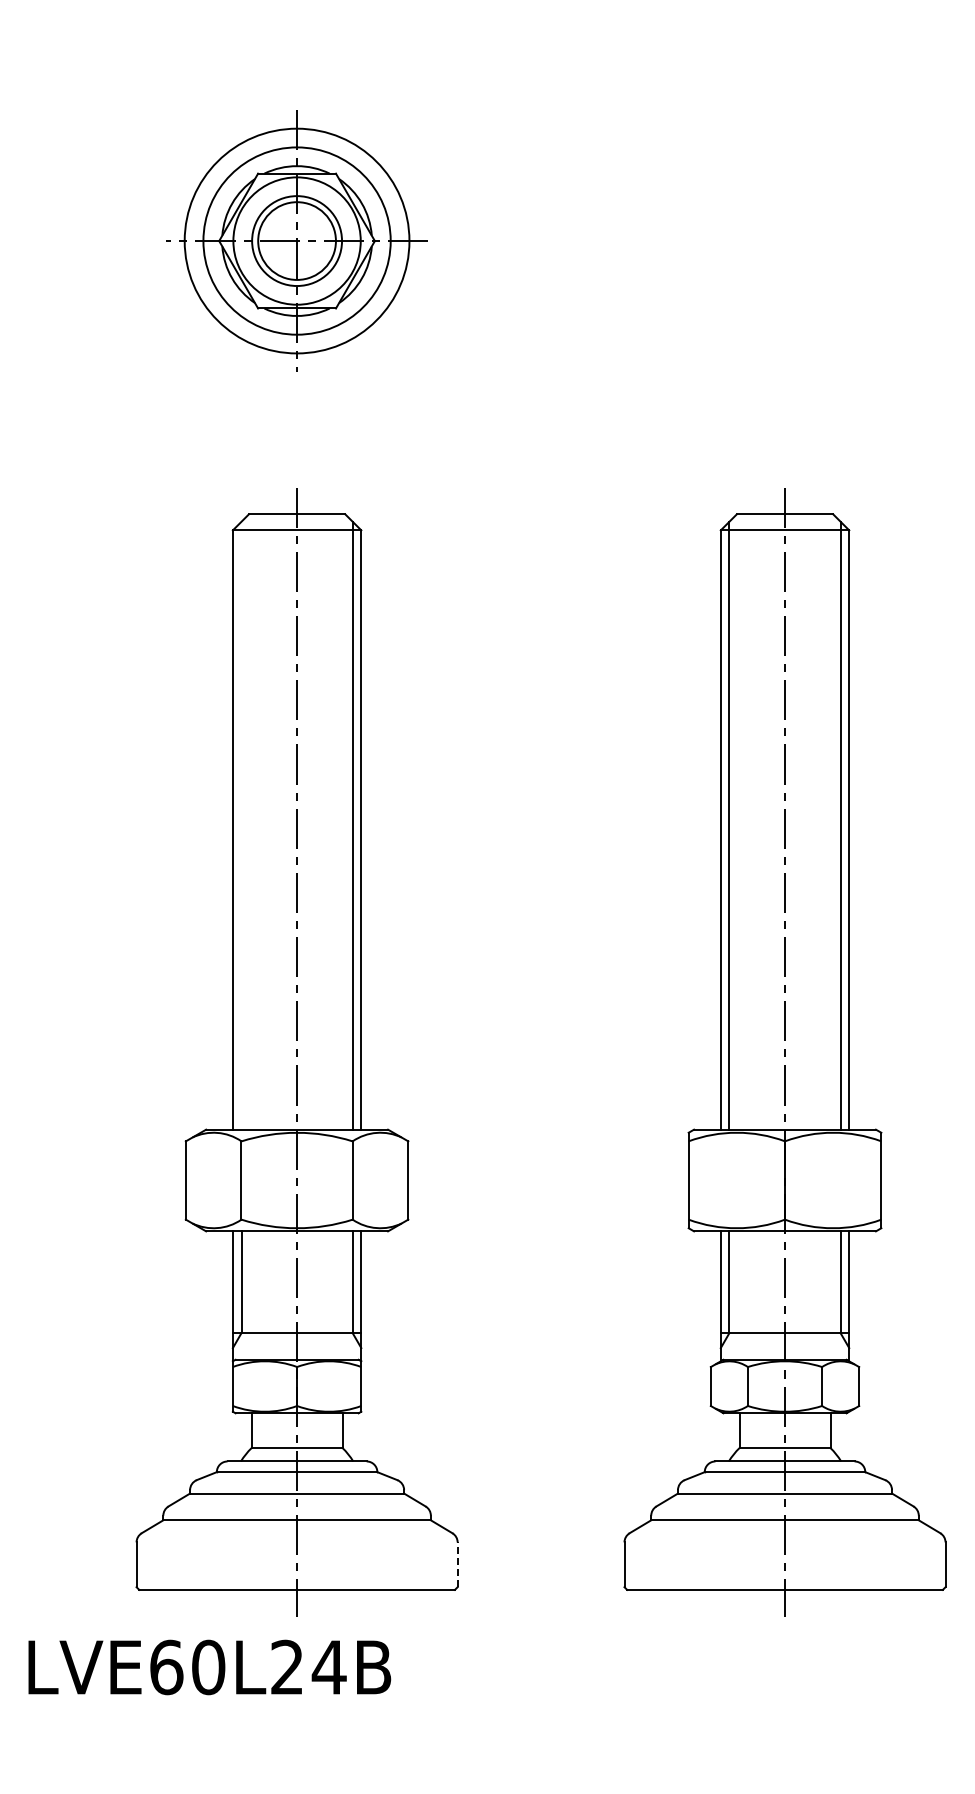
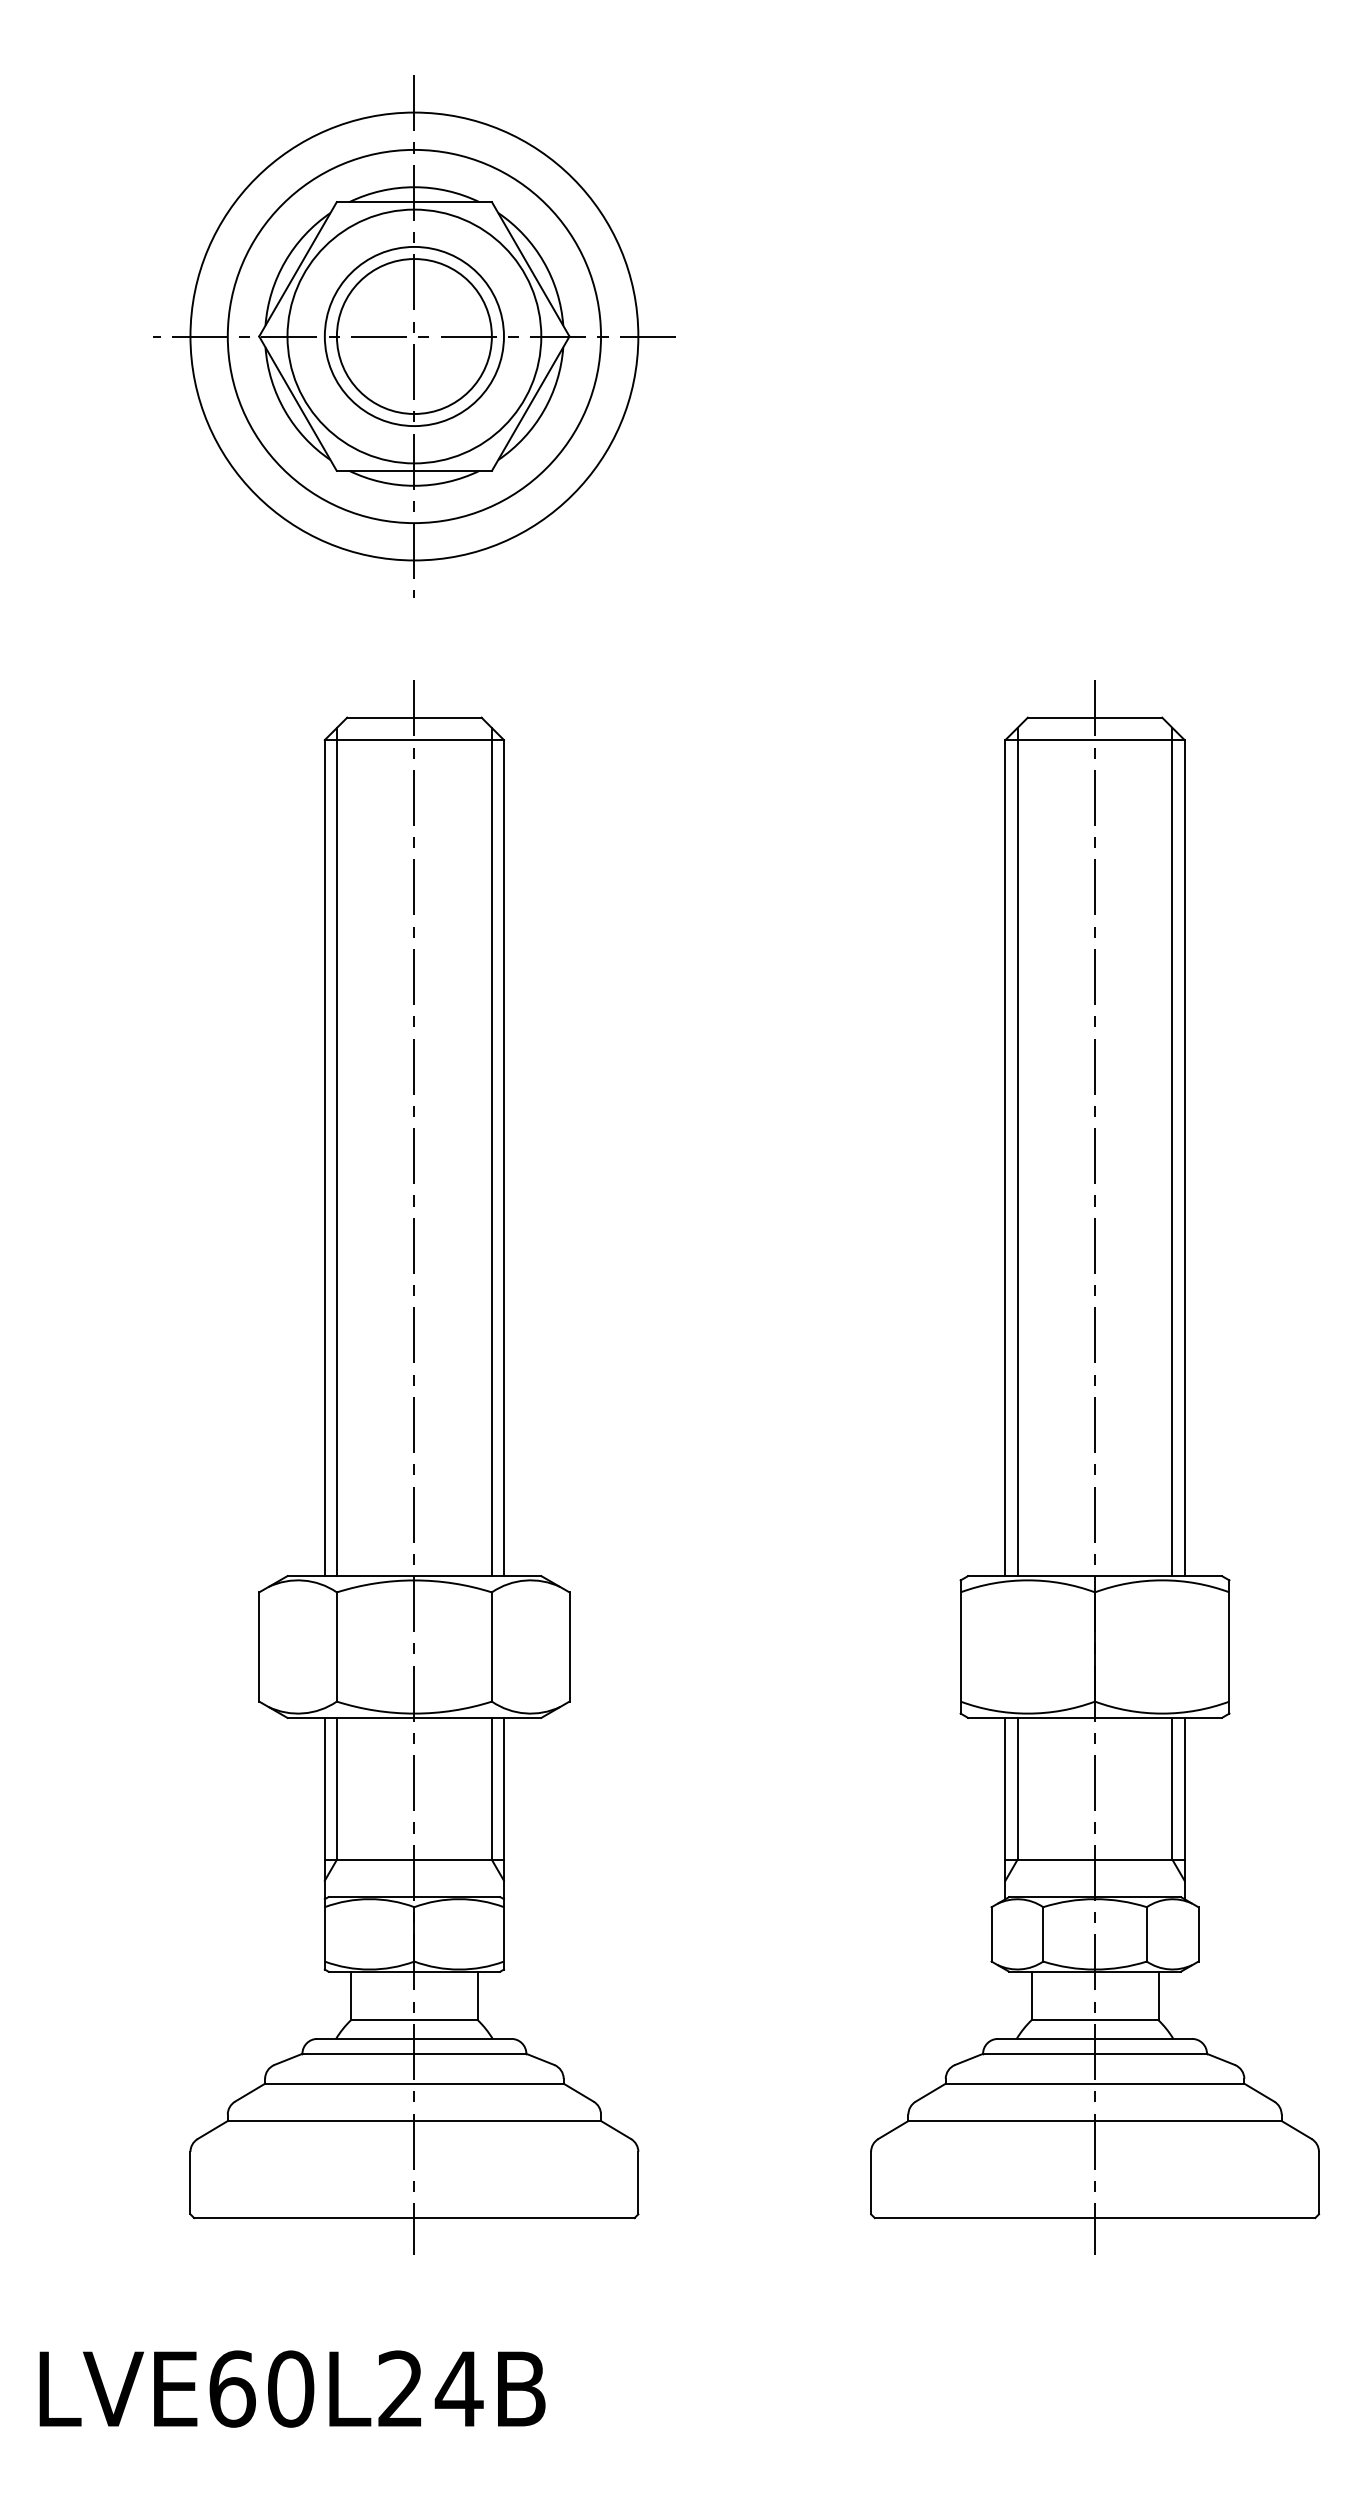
part: (296, 240) -> (413, 335), size x1.43
line: (241, 825) -> (336, 1151), added
line: (457, 1564) -> (638, 2182), dashed -> solid
text: (209, 1667) -> (292, 2389), moved

